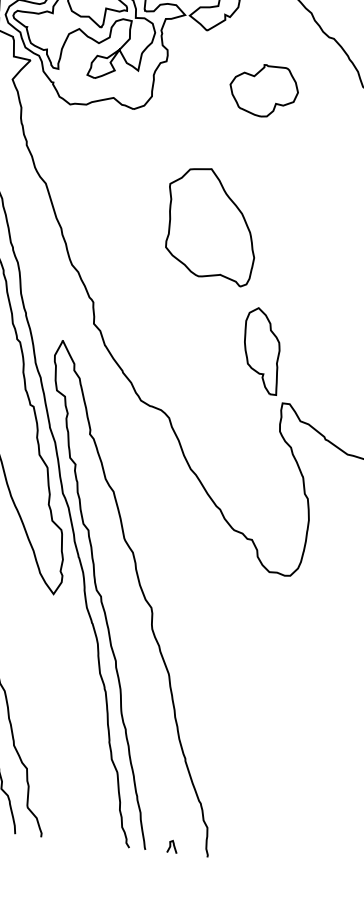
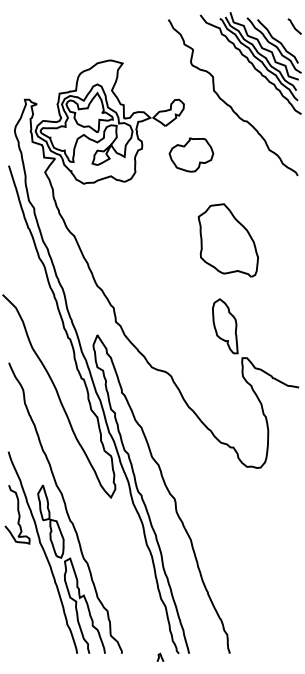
part: (264, 89) -> (191, 154), moved
part: (211, 226) -> (228, 240), moved
curve: (172, 844) -> (160, 656), moved

